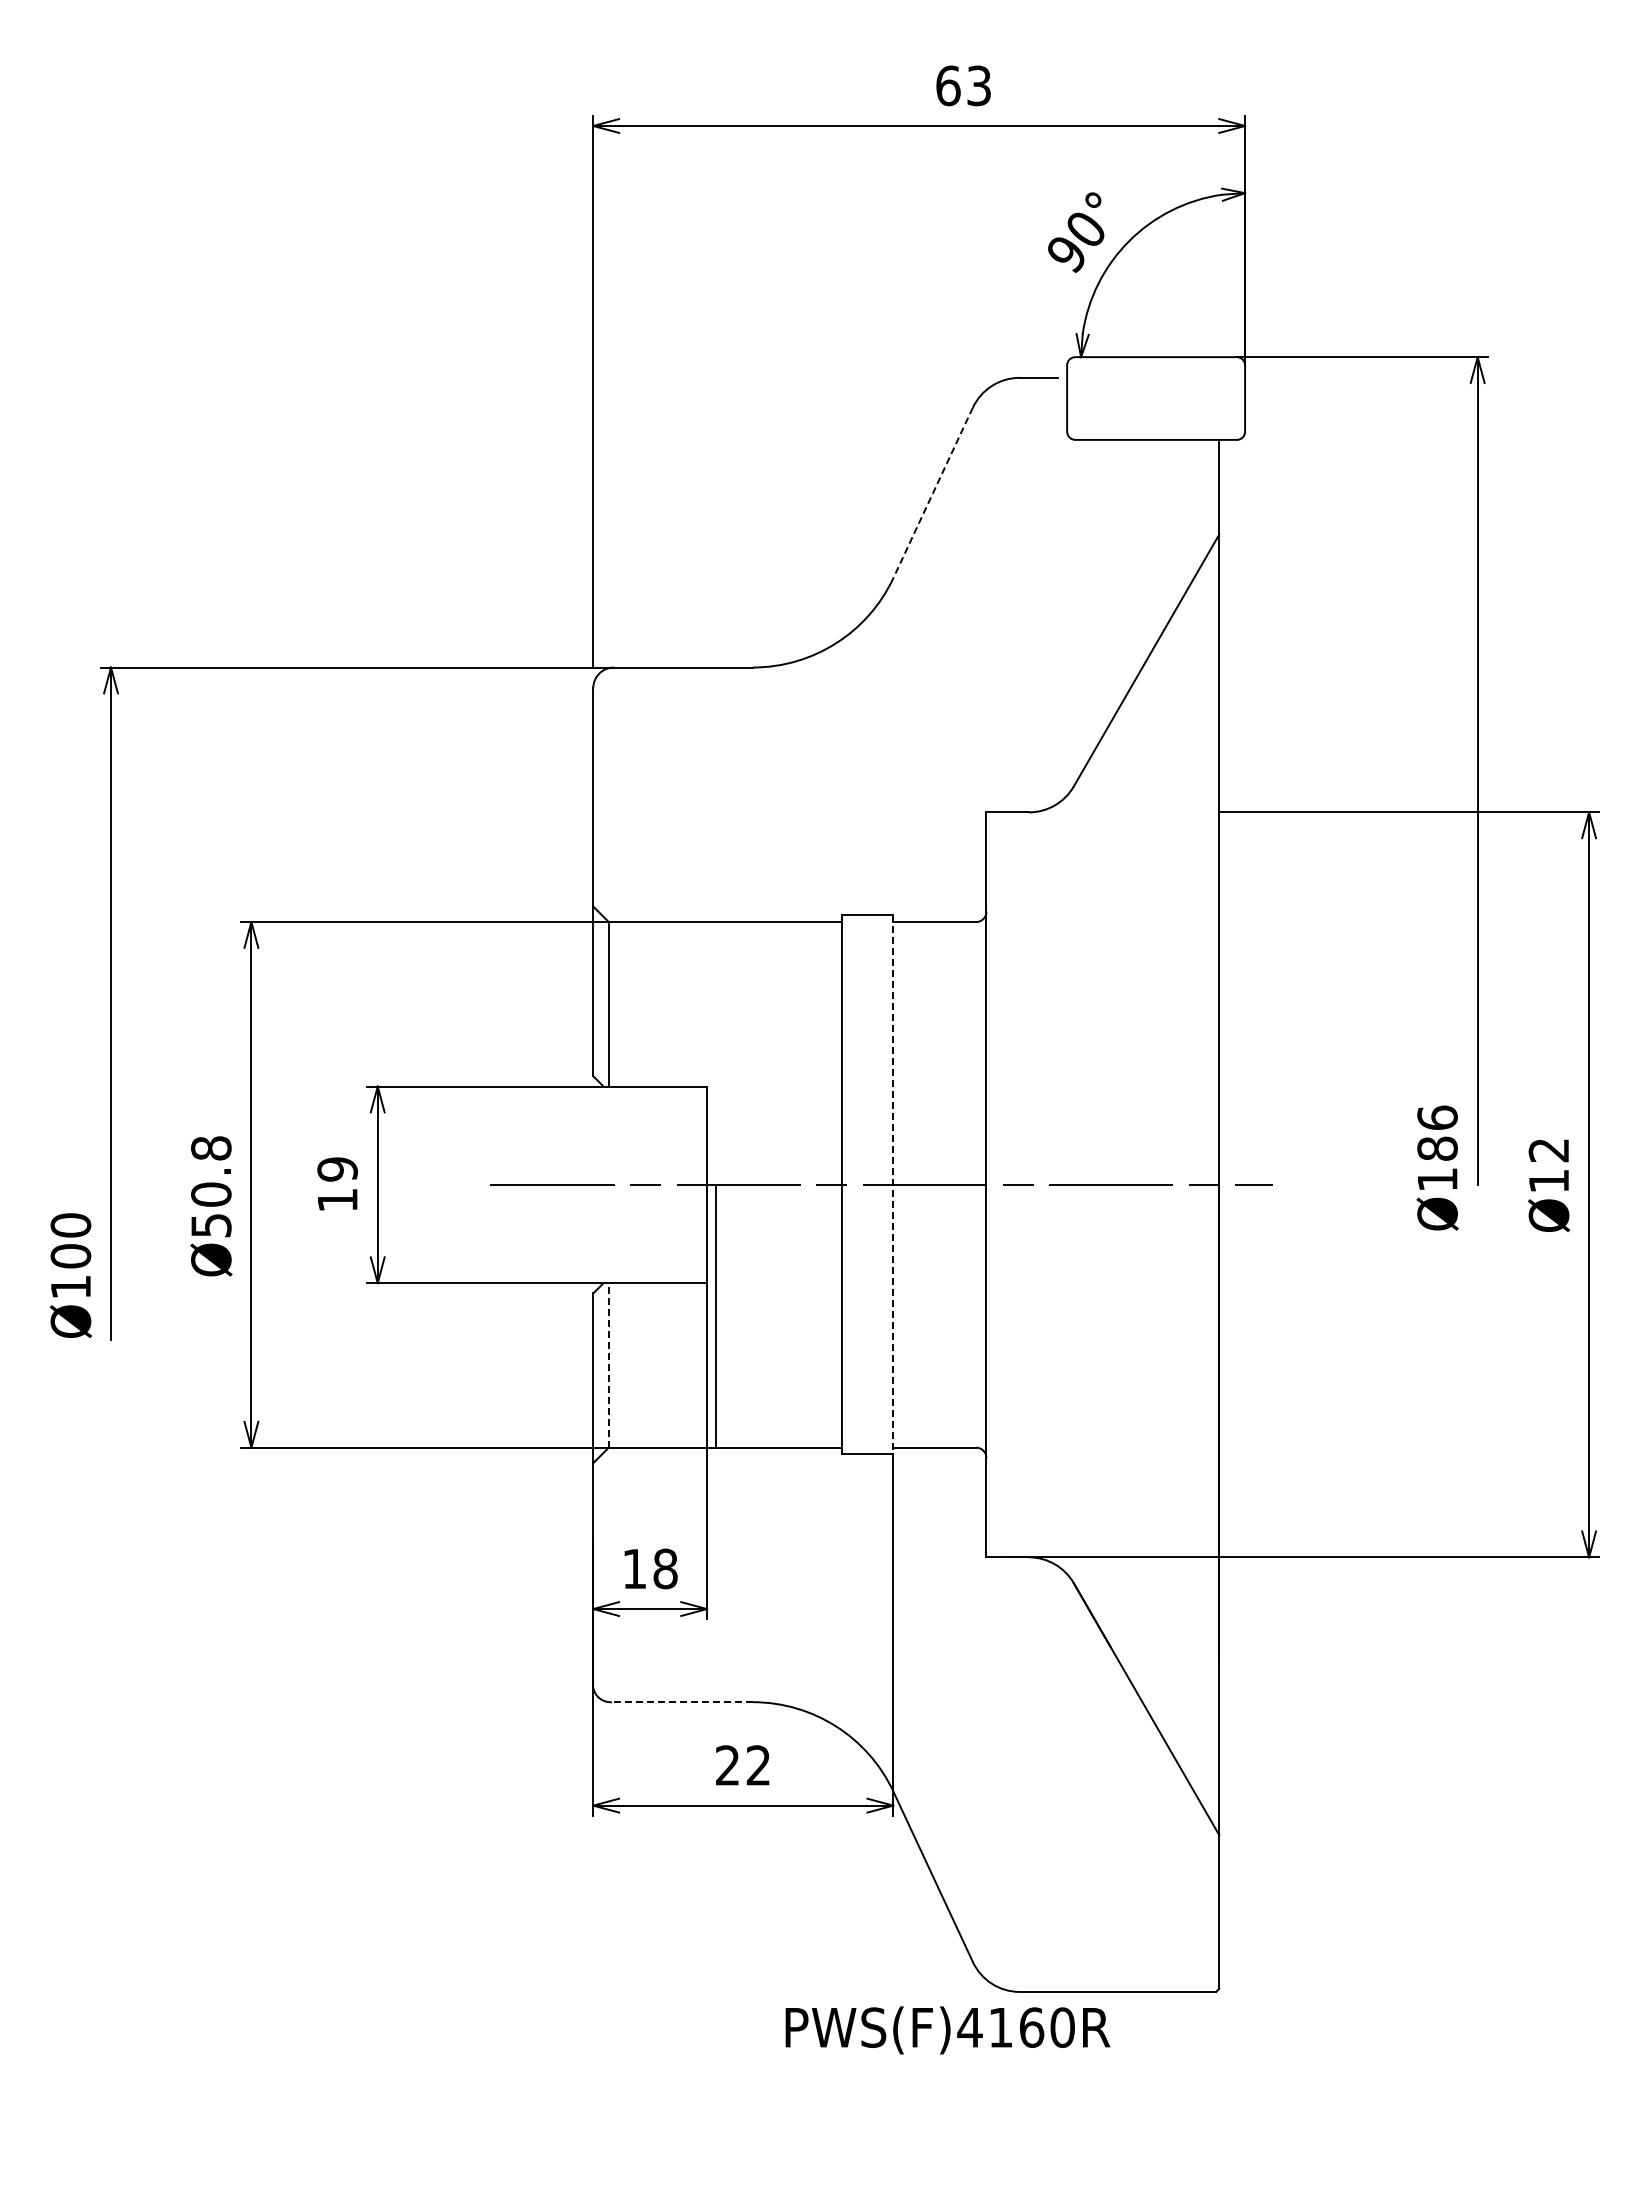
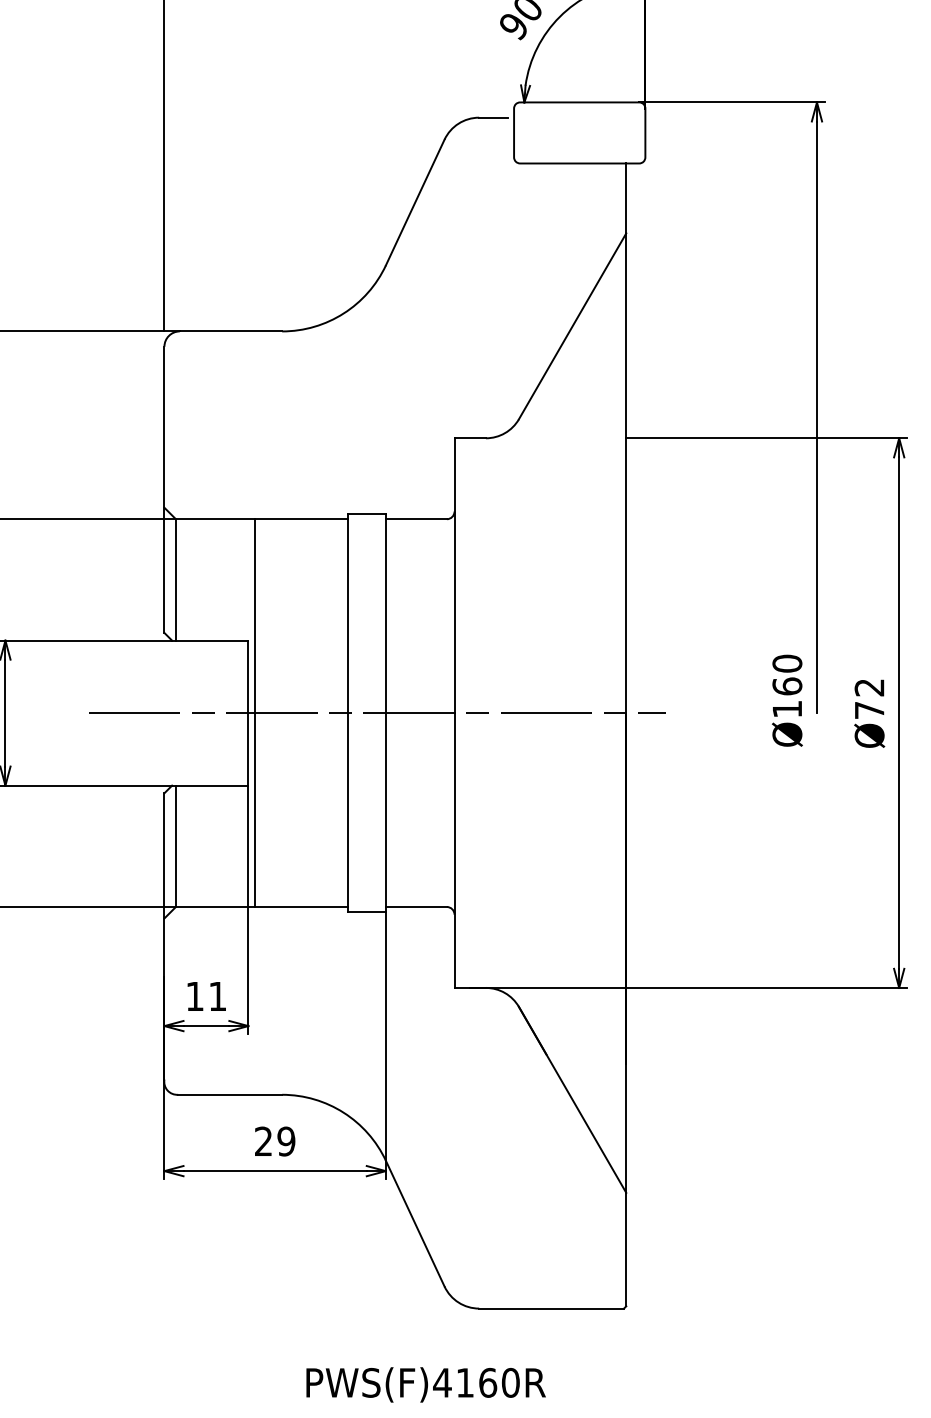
line: (933, 492) -> (415, 202), dashed -> solid
line: (716, 1052) -> (255, 615), added
text: (1437, 1132) -> (787, 674), Ø186 -> Ø160
text: (1548, 1180) -> (869, 709), Ø12 -> Ø72
line: (893, 1184) -> (385, 712), dashed -> solid
line: (608, 1364) -> (175, 845), dashed -> solid
text: (665, 1568) -> (217, 996), 18 -> 11
line: (681, 1702) -> (229, 1095), dashed -> solid
text: (758, 1765) -> (286, 1141), 22 -> 29
text: (947, 2030) -> (425, 1384), moved

